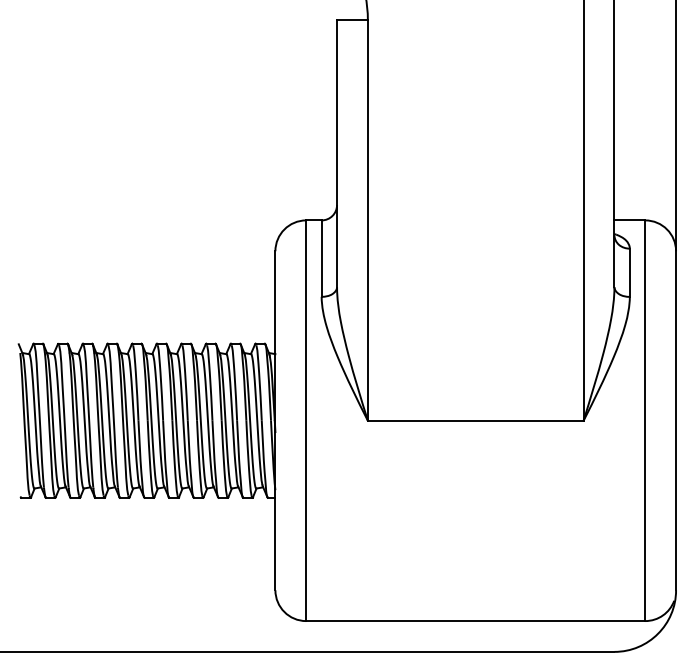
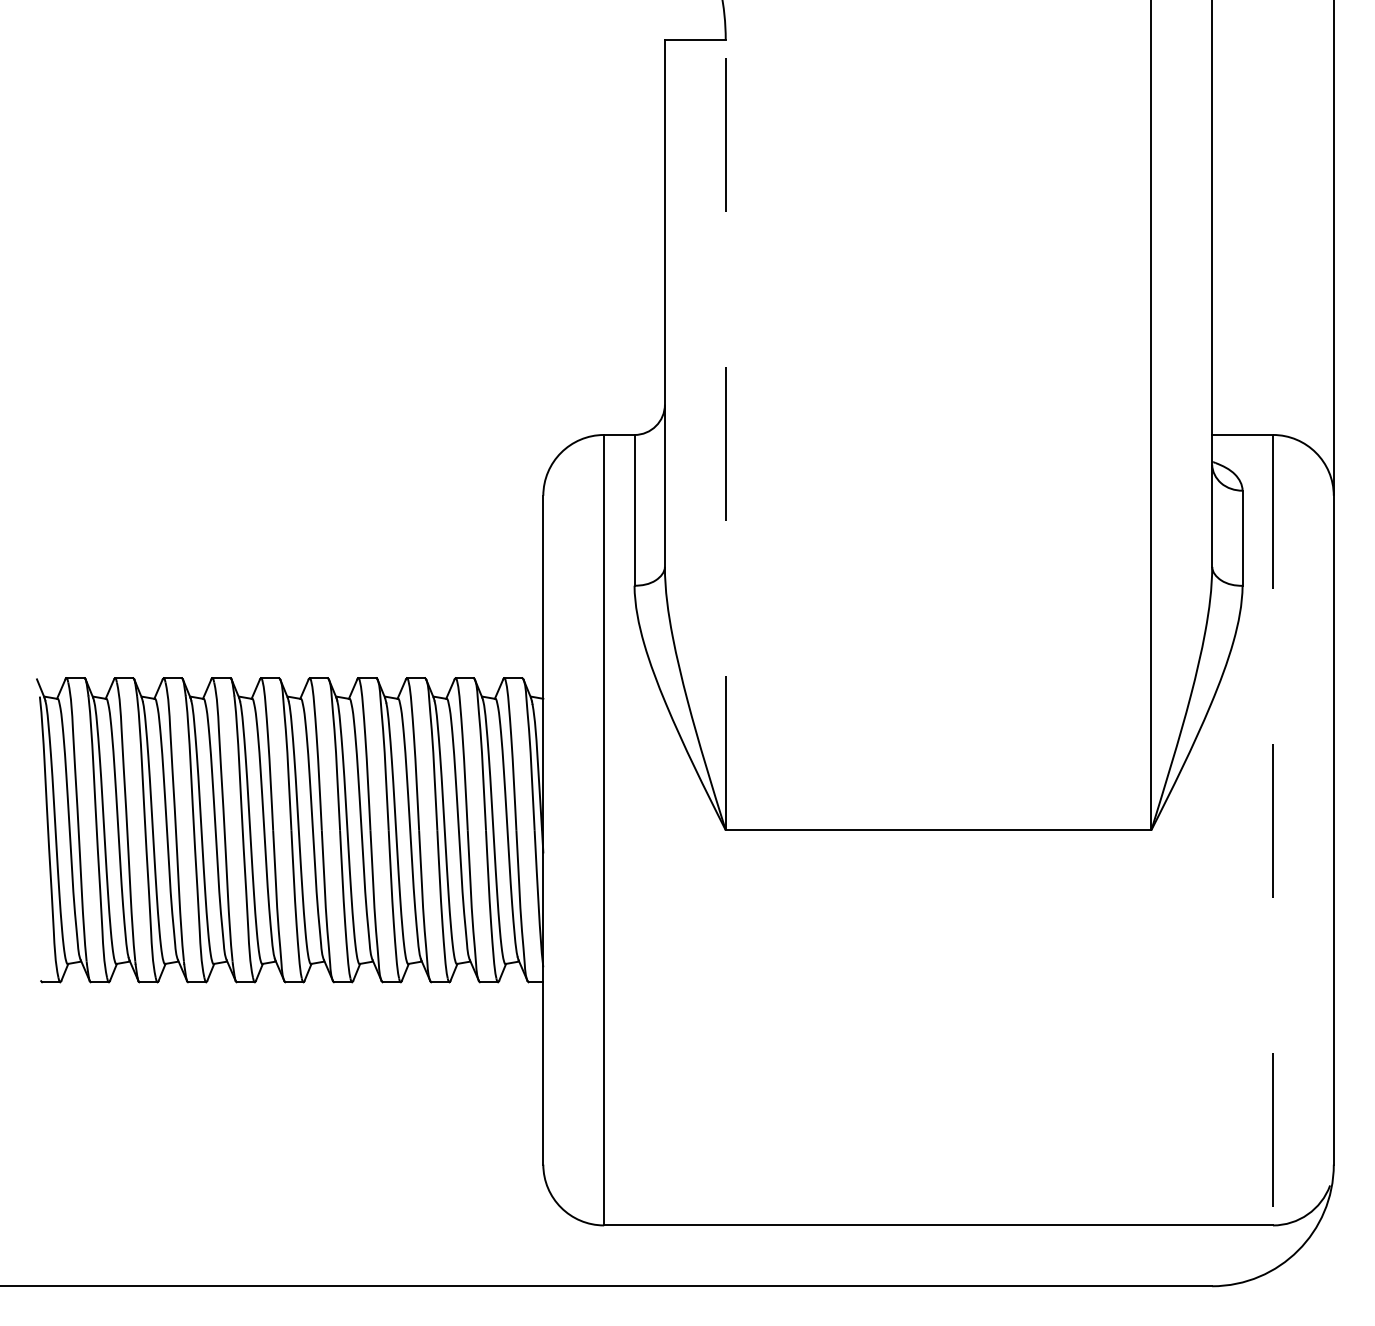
line: (367, 219) -> (724, 433), solid -> dashed
line: (645, 421) -> (1273, 831), solid -> dashed

